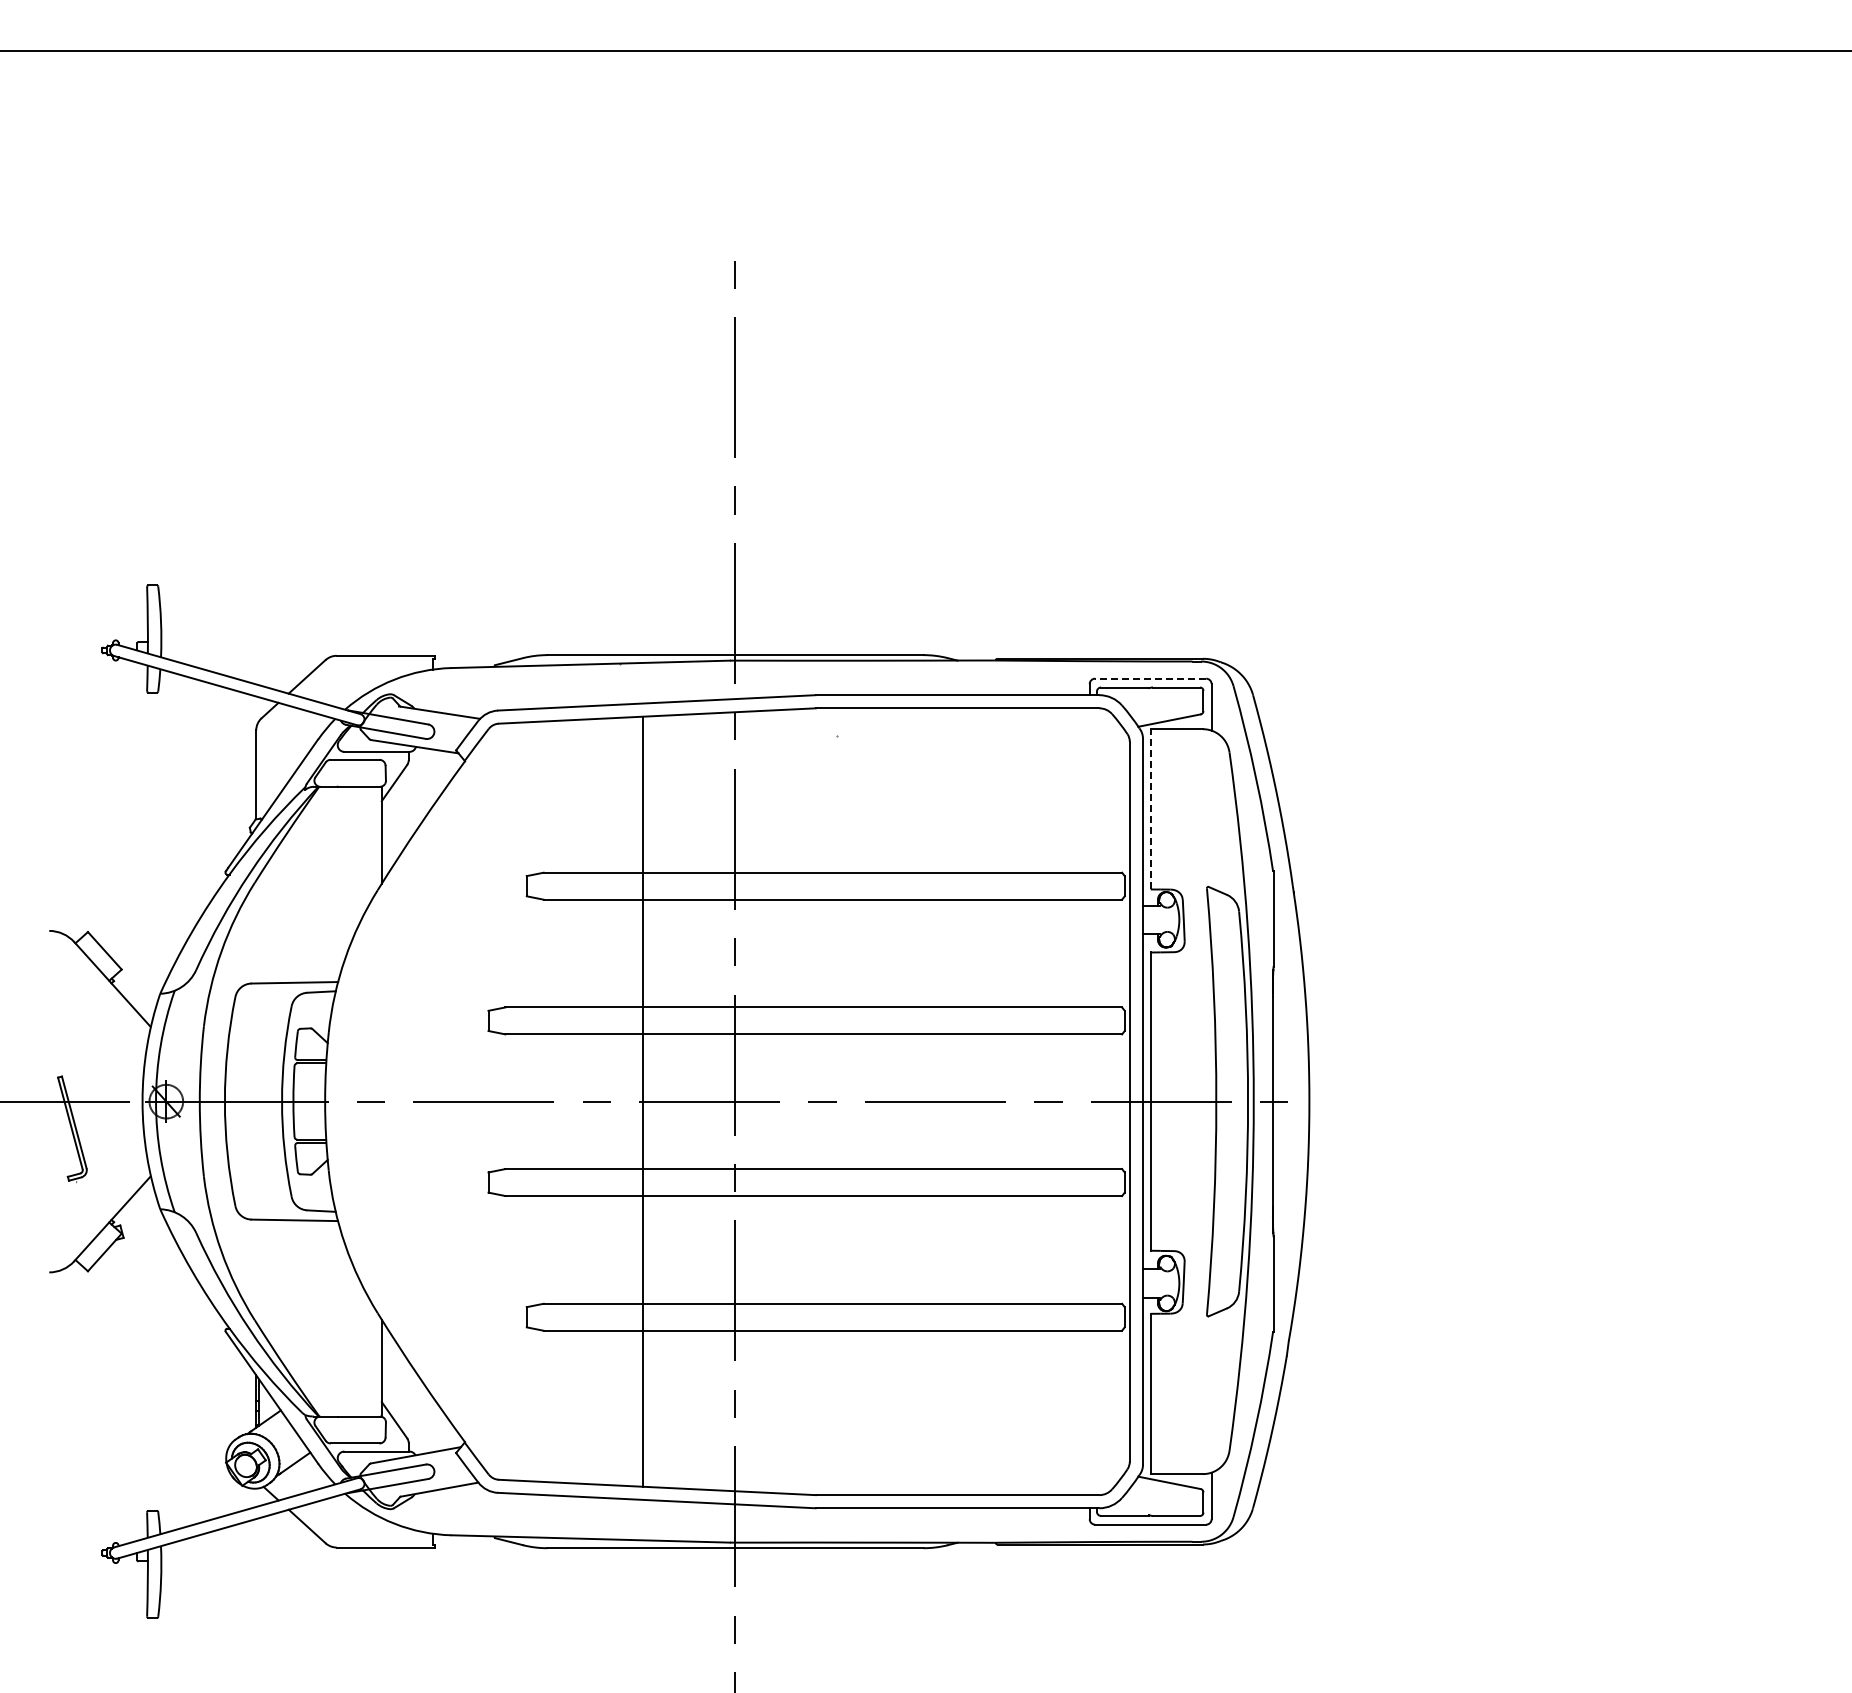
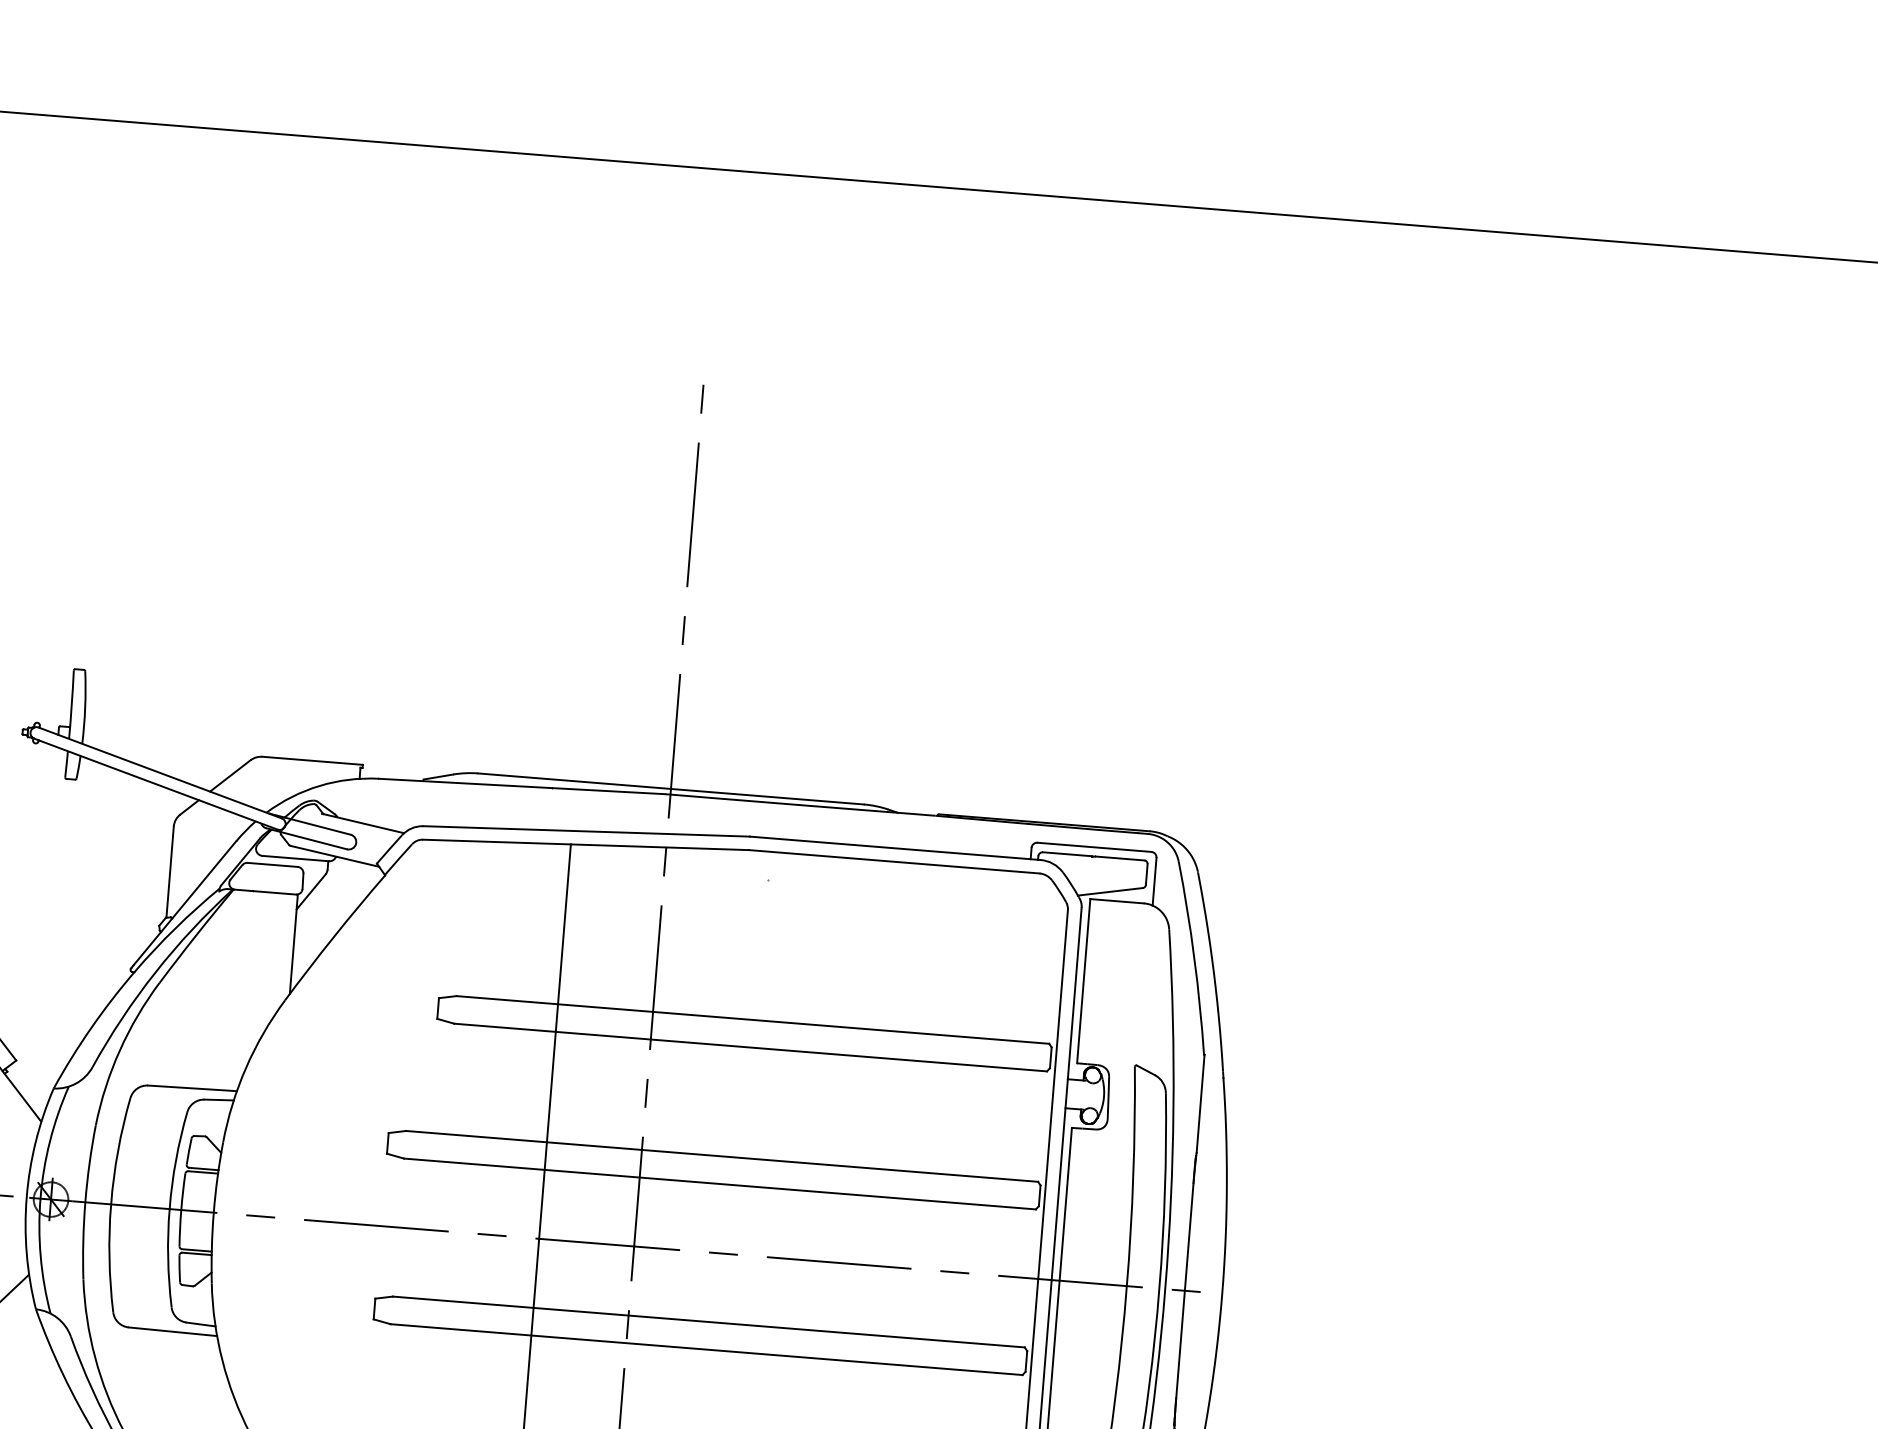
line: (1150, 678) -> (1094, 847), dashed -> solid
line: (1150, 808) -> (1083, 980), dashed -> solid

